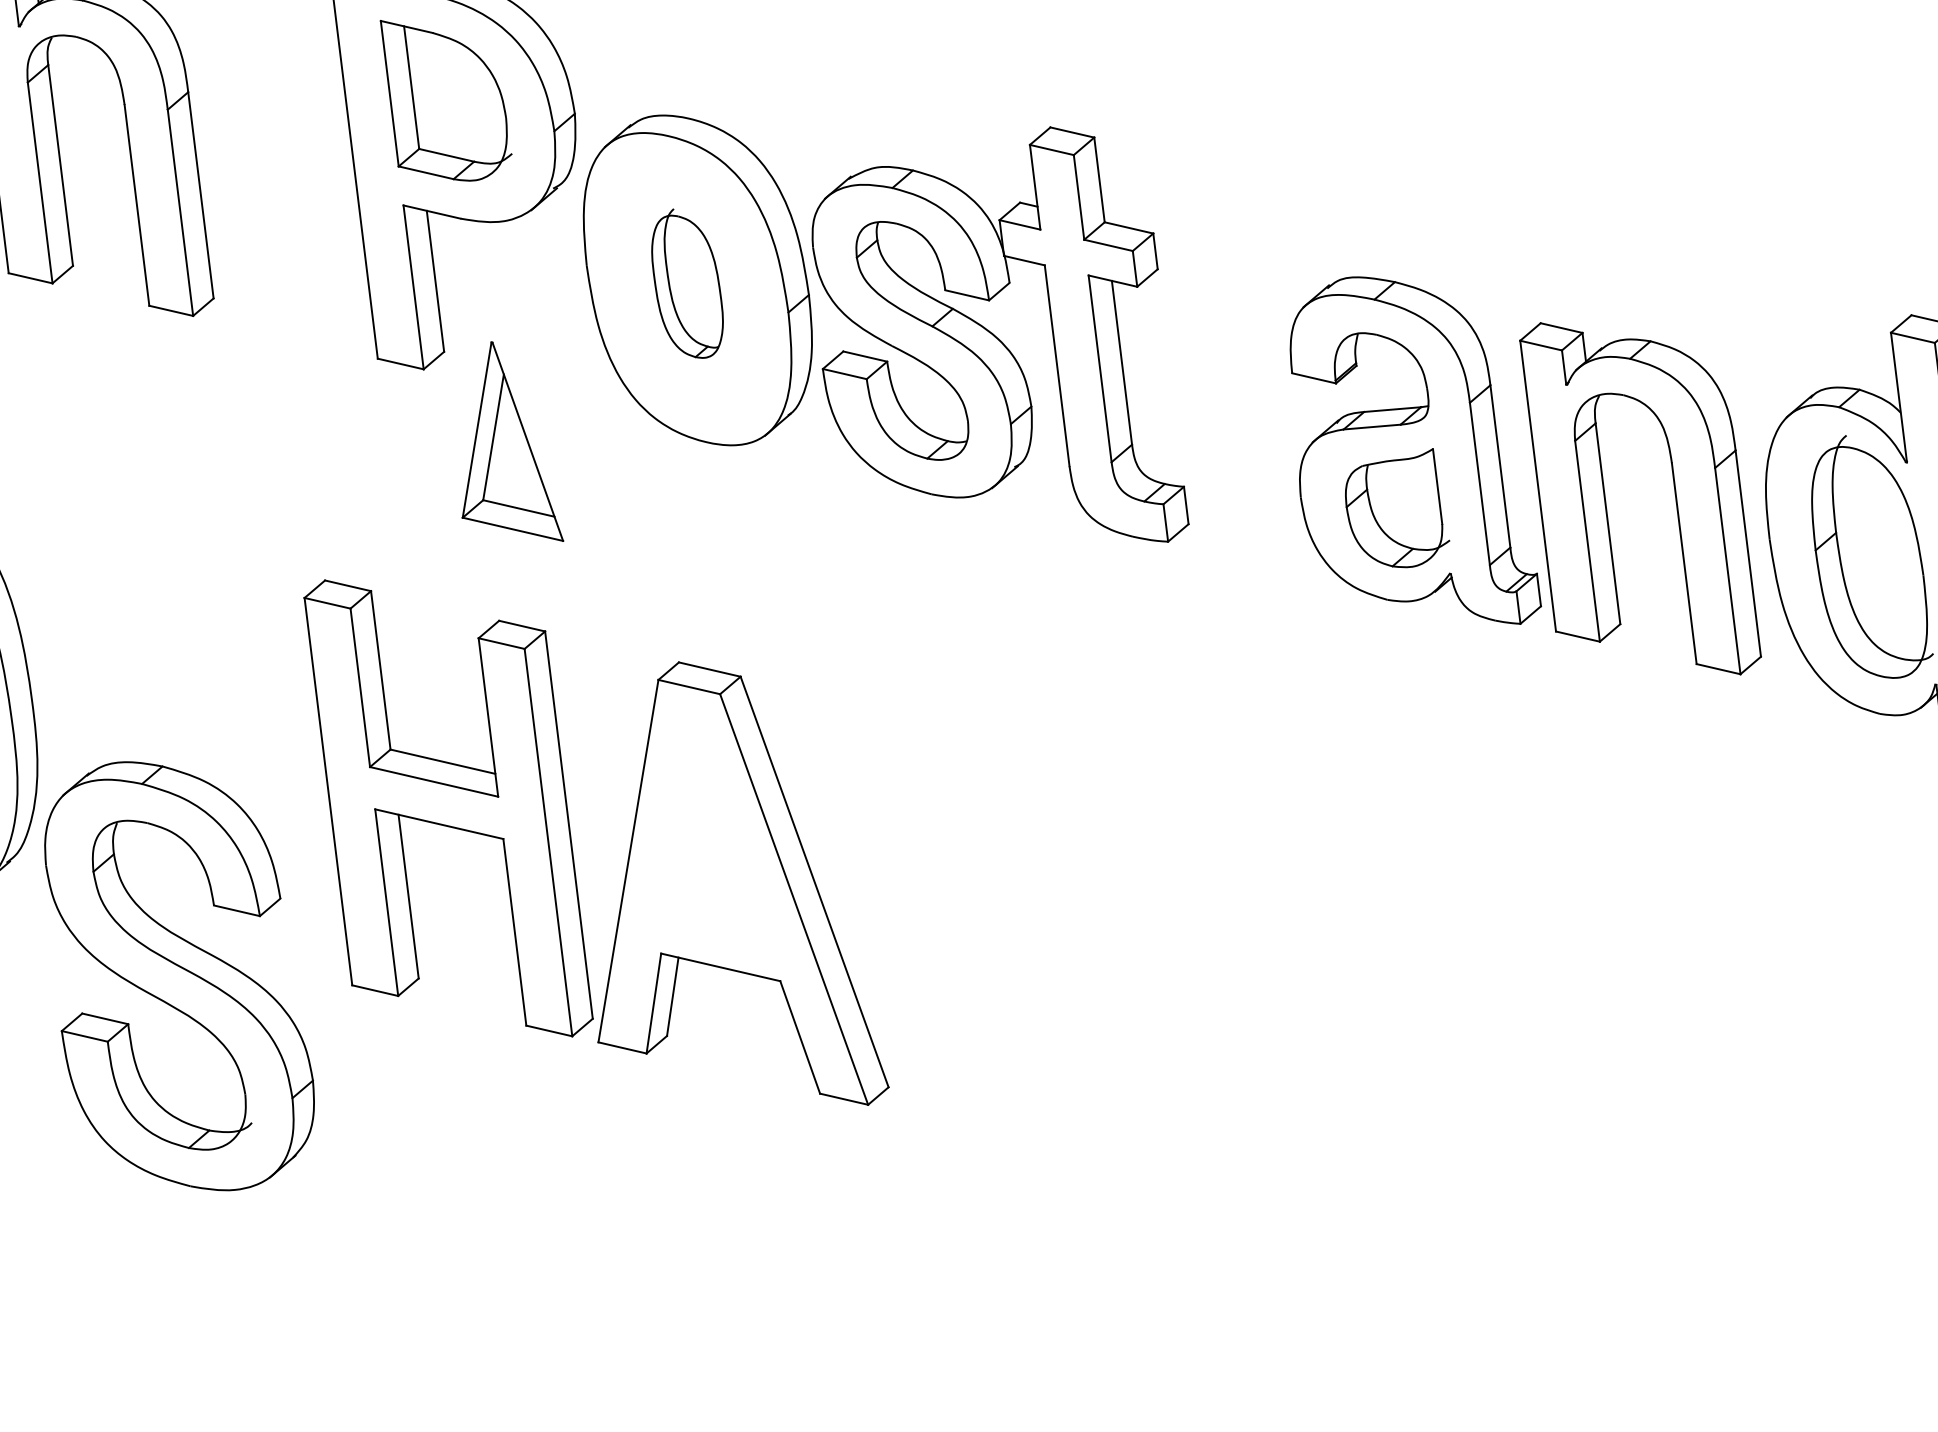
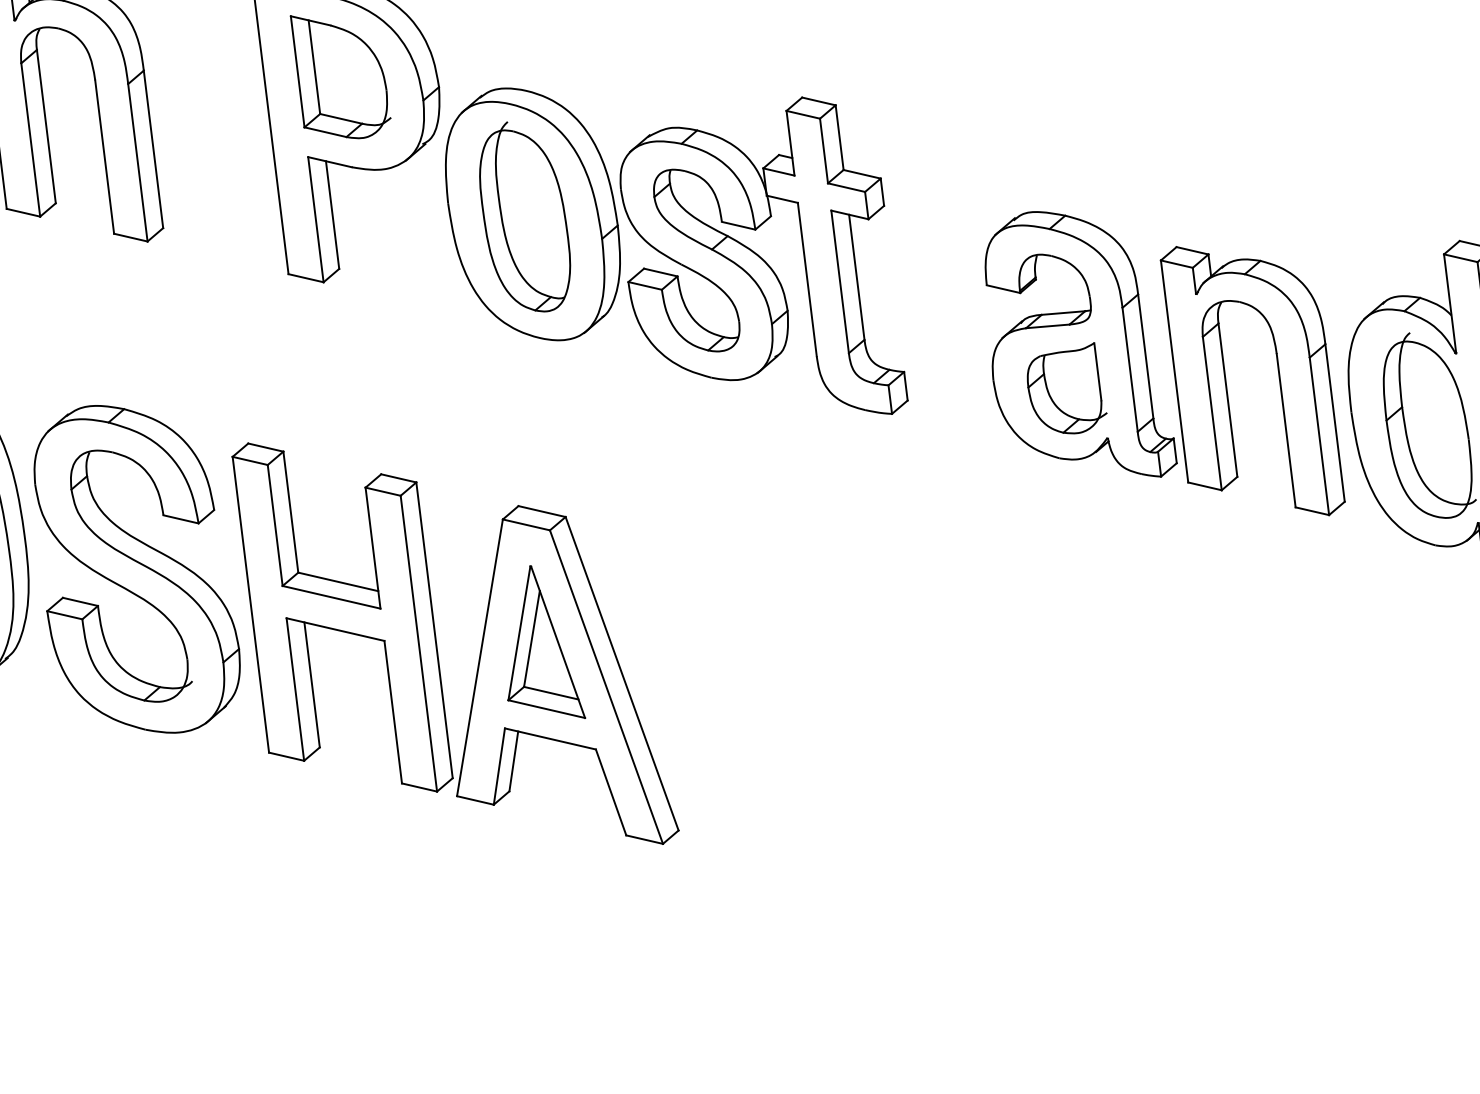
part: (687, 283) -> (525, 216), size x1.67
part: (512, 441) -> (546, 642), moved
part: (179, 976) -> (137, 569), moved

